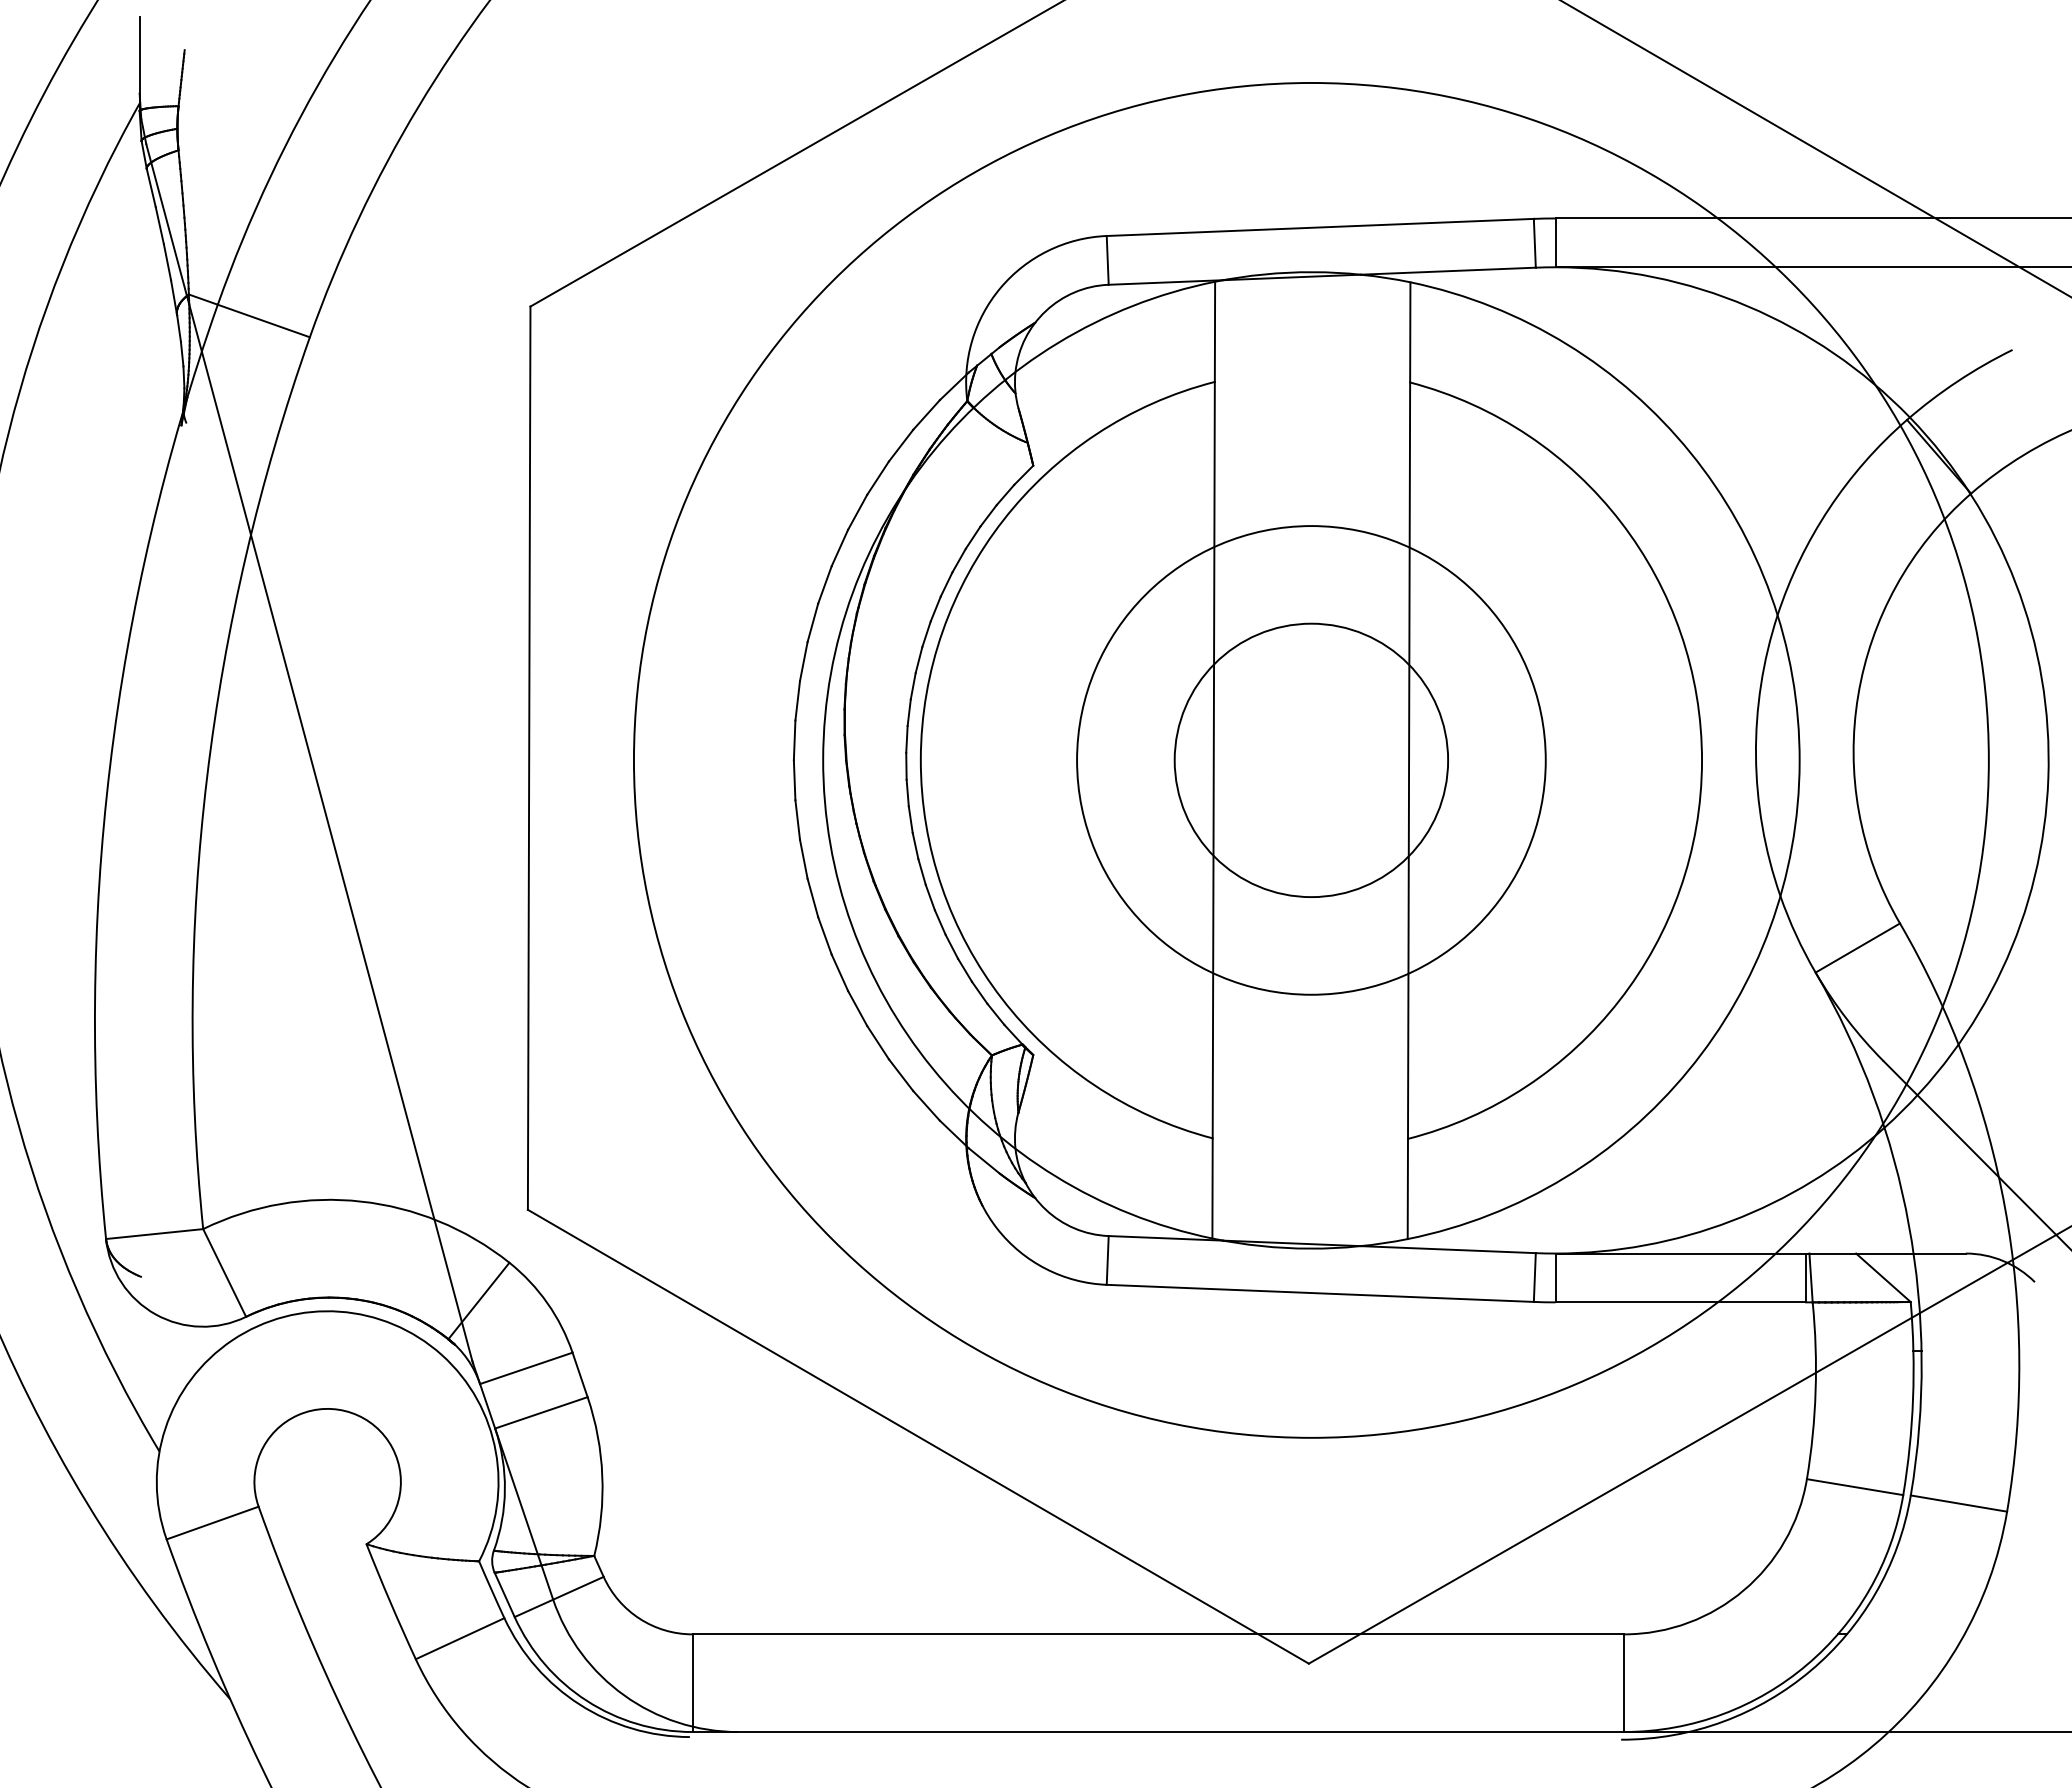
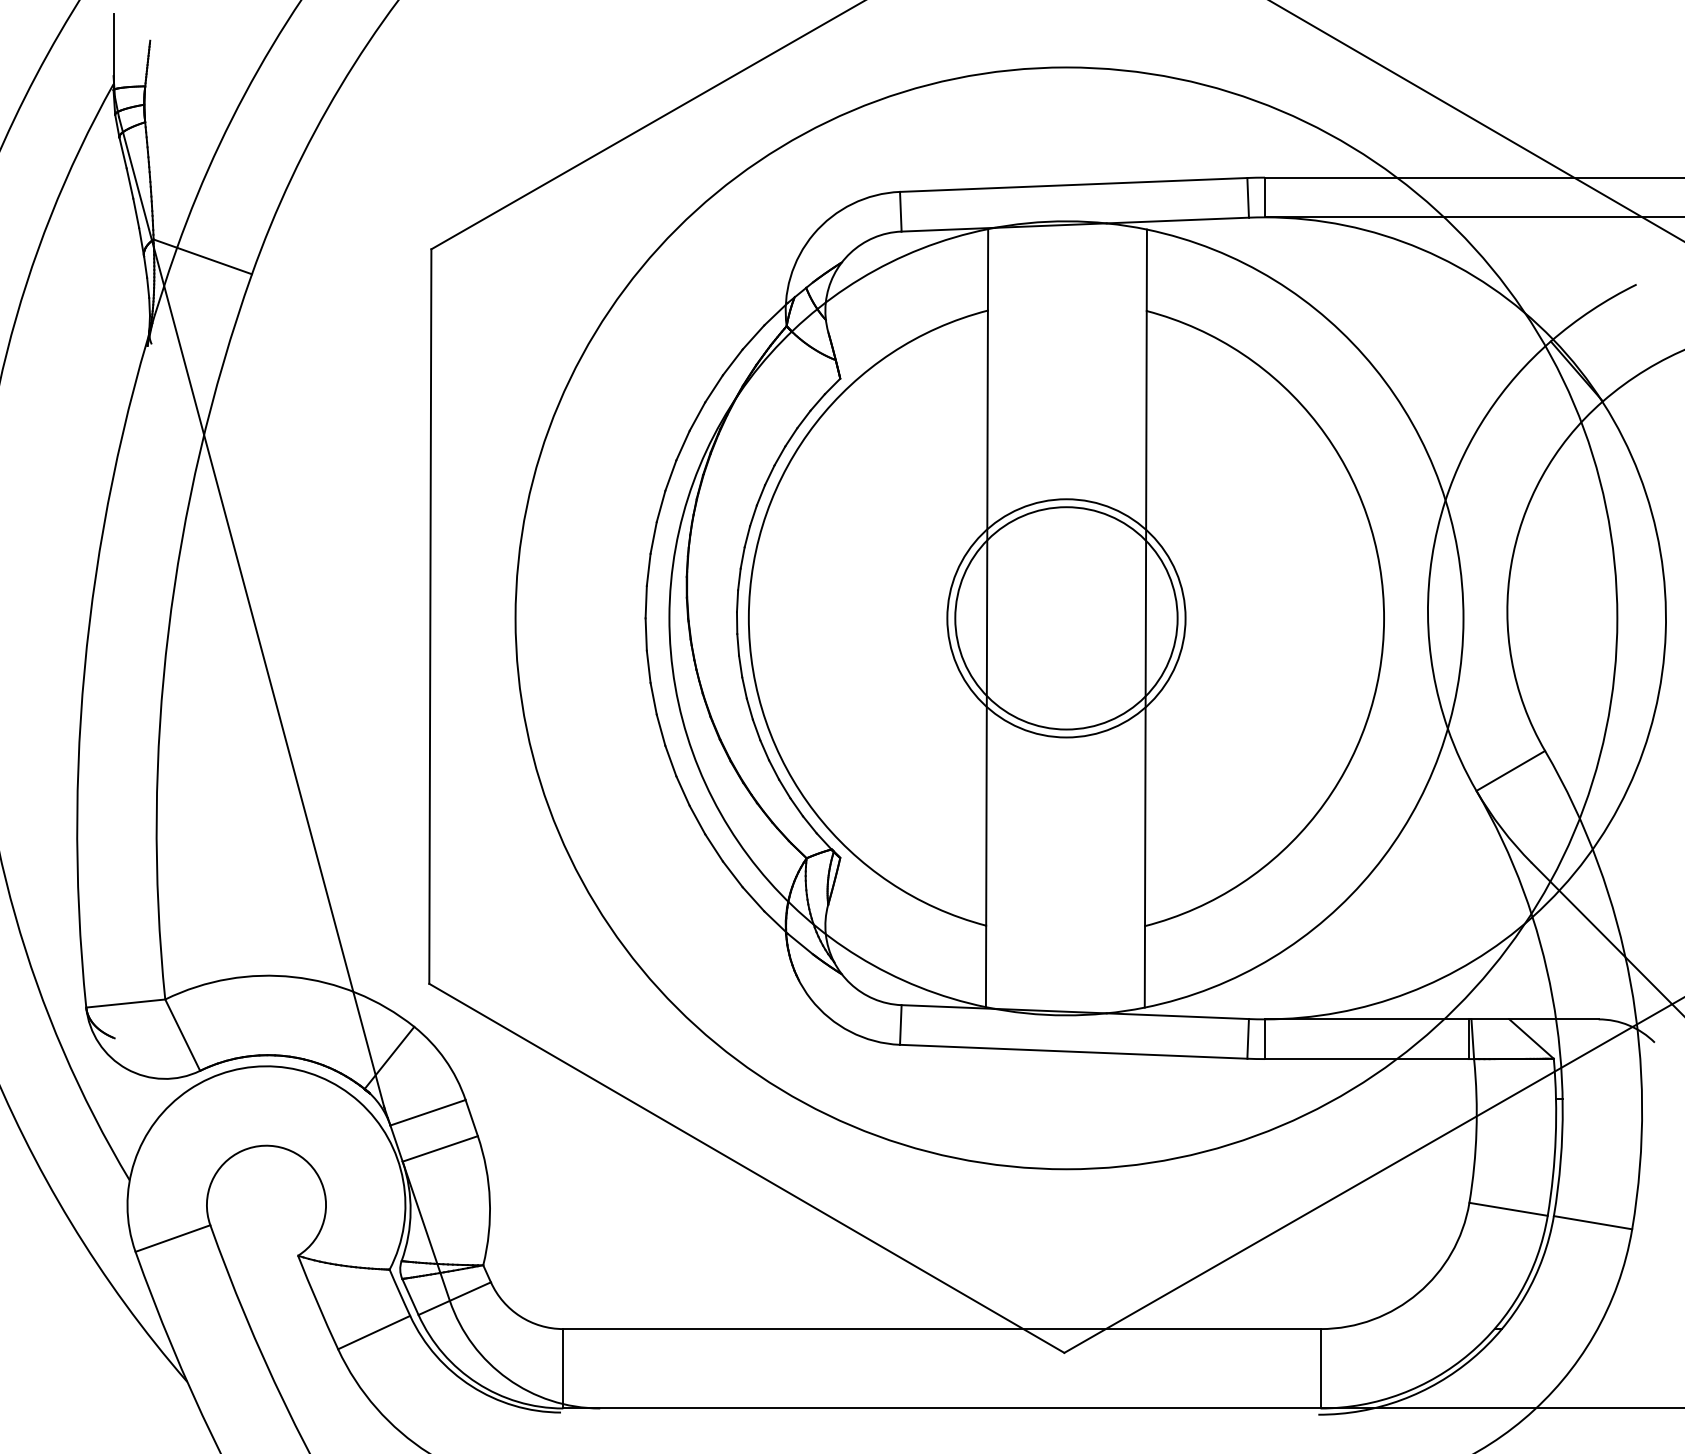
circle: (1310, 759) -> (1065, 617), size x0.62

